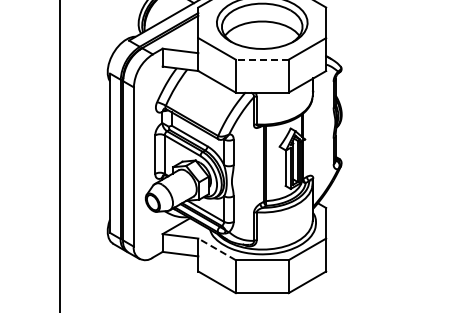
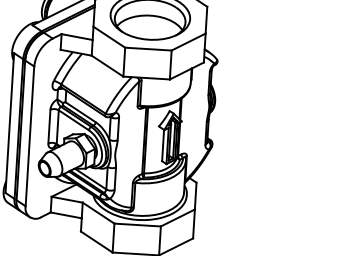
line: (261, 59) -> (147, 48), dashed -> solid
line: (217, 249) -> (98, 213), dashed -> solid

